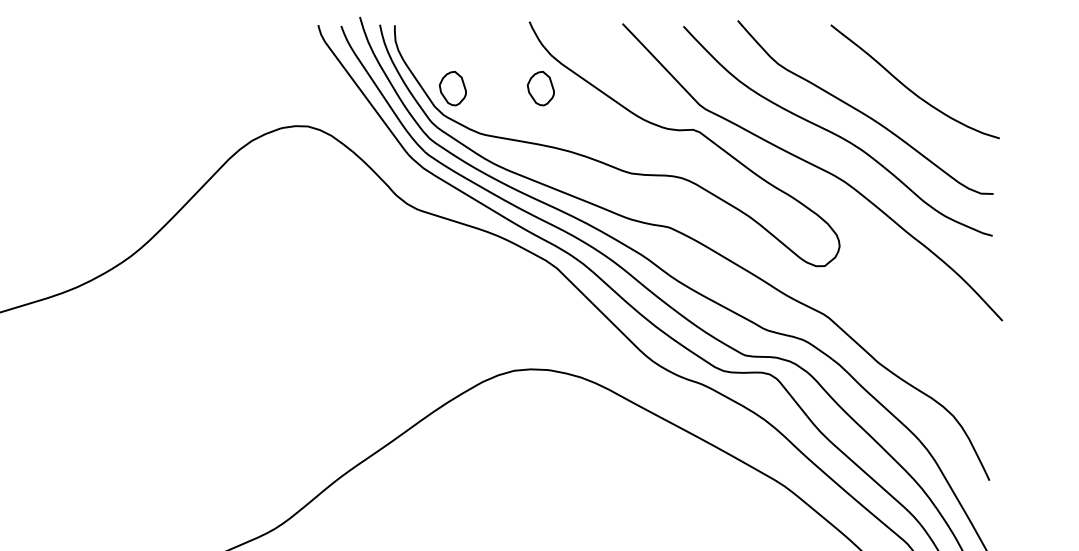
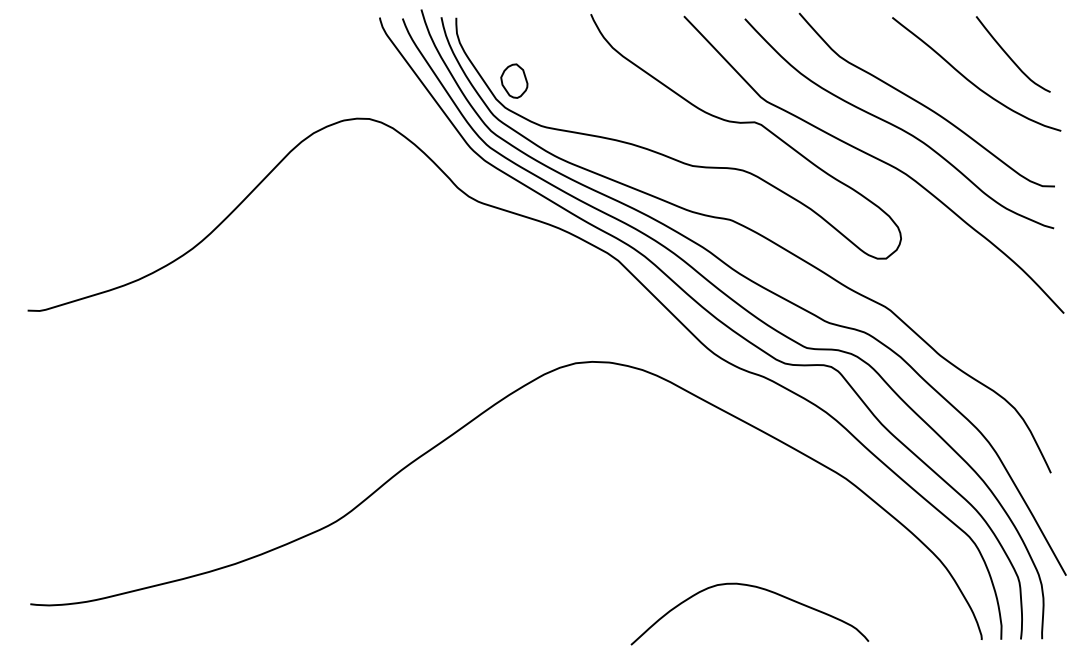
curve: (949, 63) -> (1010, 56), added
part: (541, 87) -> (602, 80), removed

